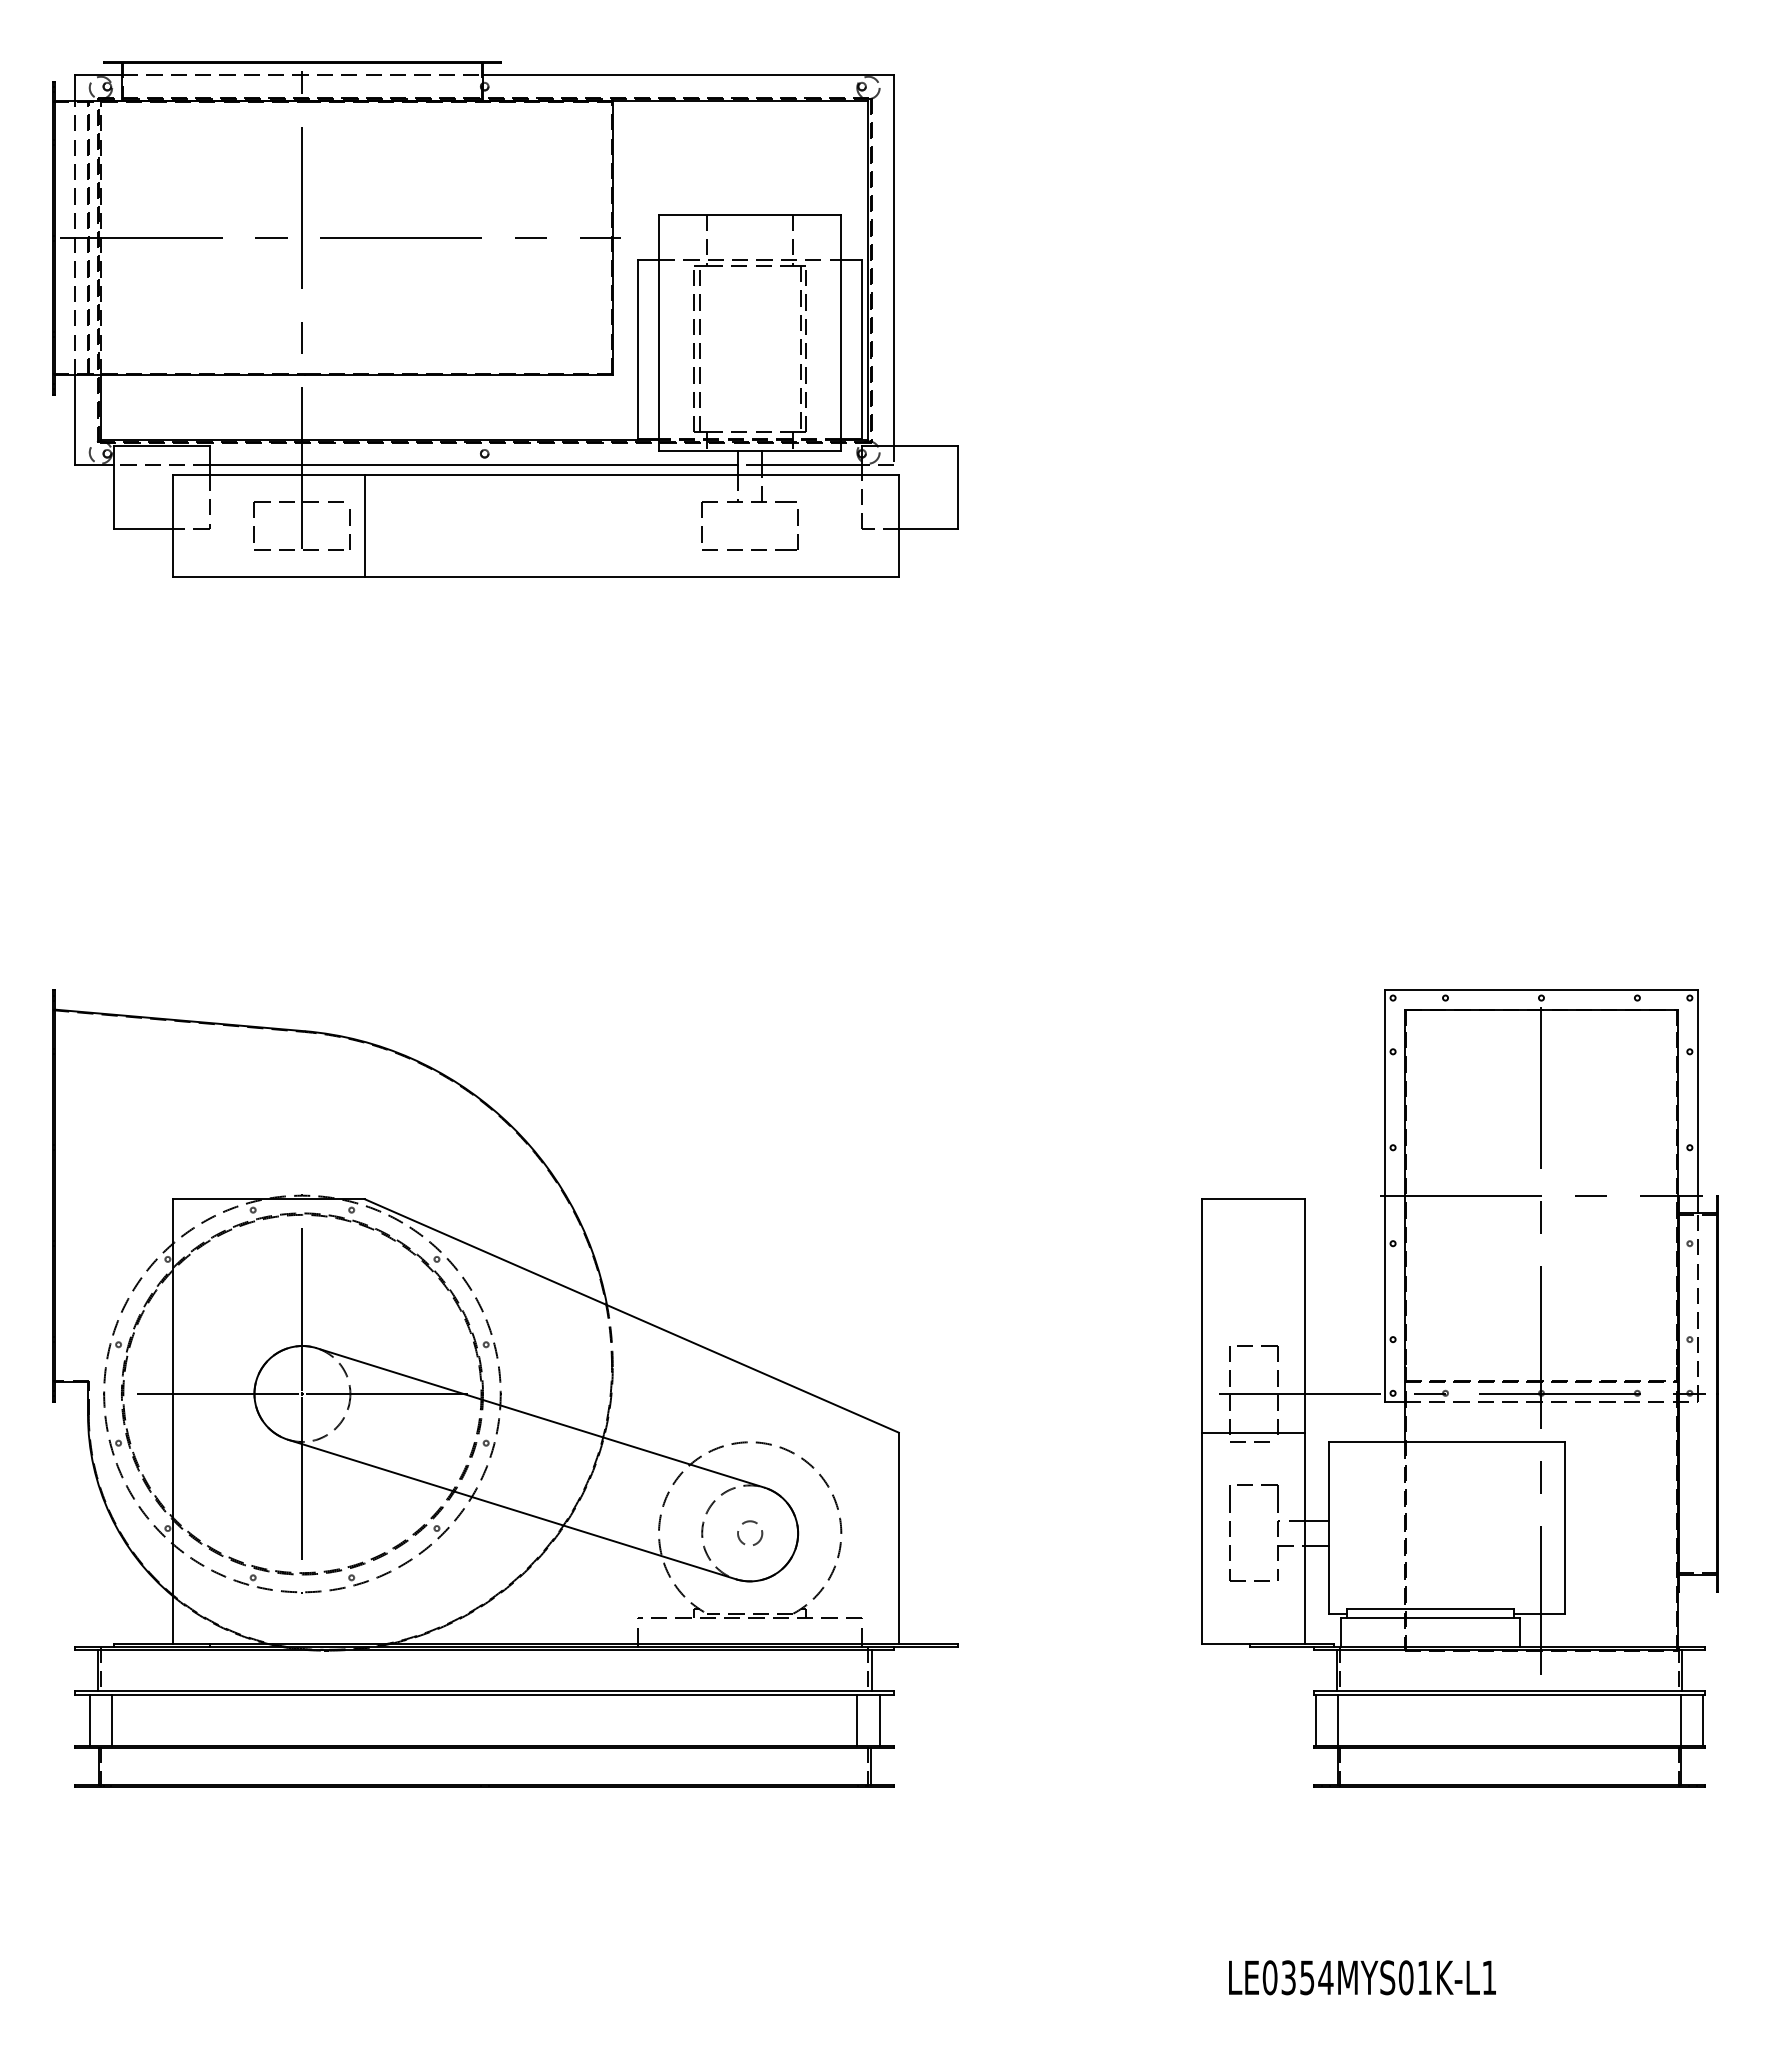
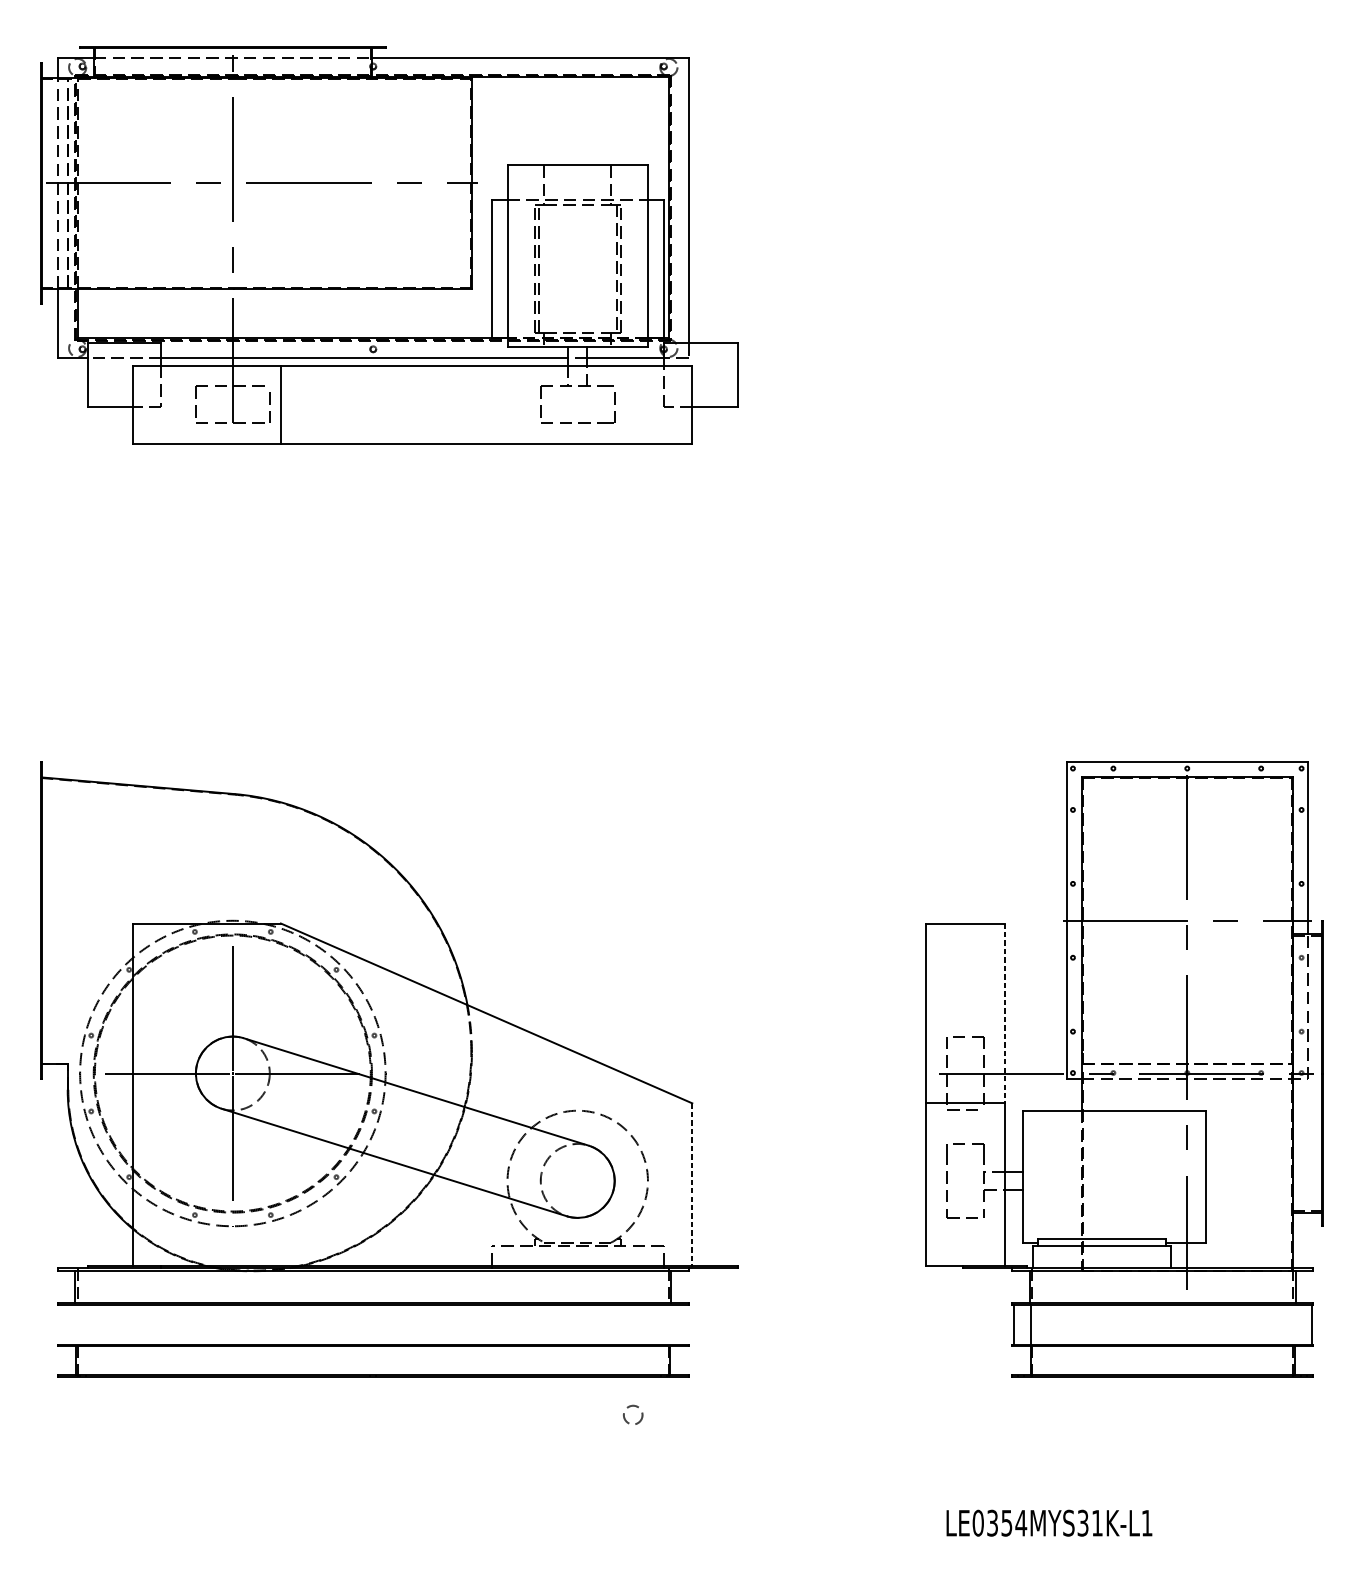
line: (1304, 1315) -> (1004, 1013), solid -> dashed
circle: (750, 1532) -> (633, 1414), moved
line: (898, 1538) -> (692, 1184), solid -> dashed
line: (89, 1719) -> (68, 1324), removed
line: (112, 1719) -> (86, 1324), removed
line: (857, 1719) -> (660, 1324), removed
line: (879, 1719) -> (677, 1324), removed
line: (1680, 1719) -> (1294, 1324), removed
text: (1405, 1977) -> (1082, 1523), LE0354MYS01K-L1 -> LE0354MYS31K-L1

